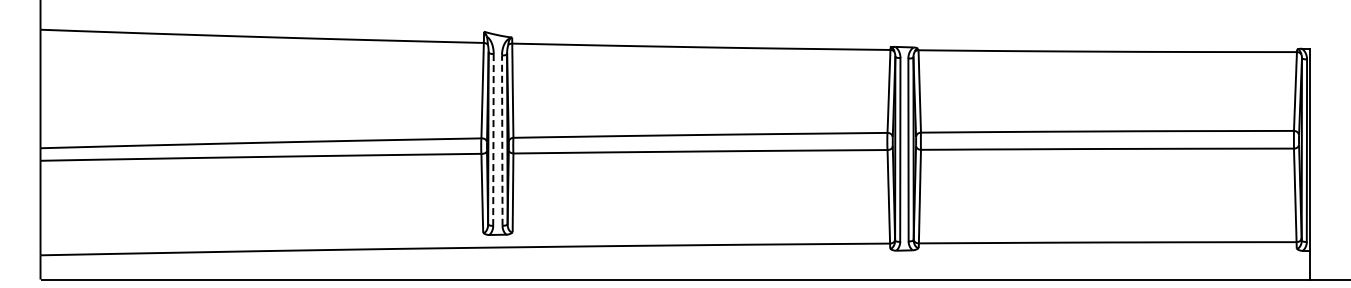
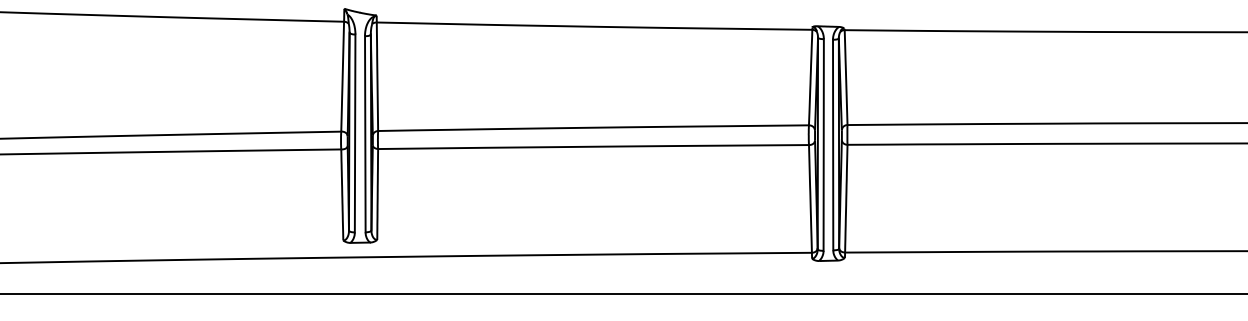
line: (493, 139) -> (355, 132), dashed -> solid
line: (502, 140) -> (365, 134), dashed -> solid

